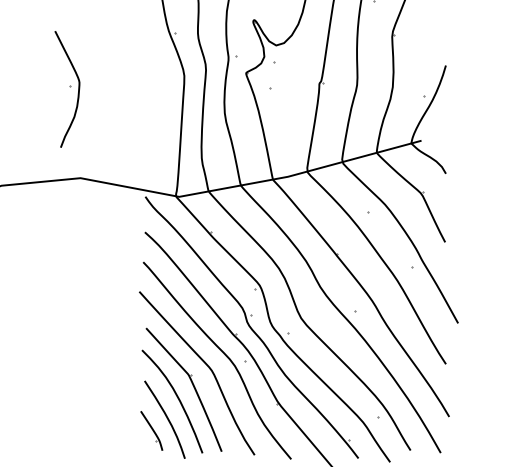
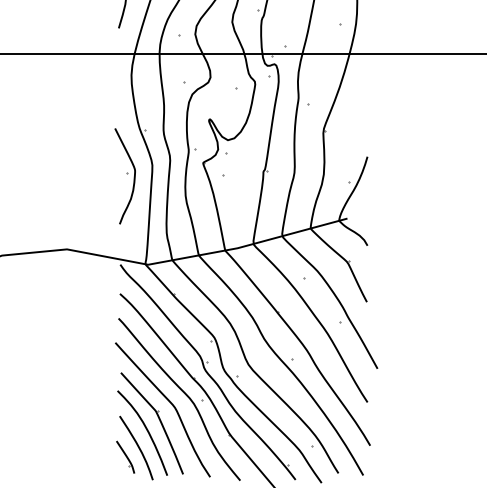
part: (66, 89) -> (124, 176), moved

